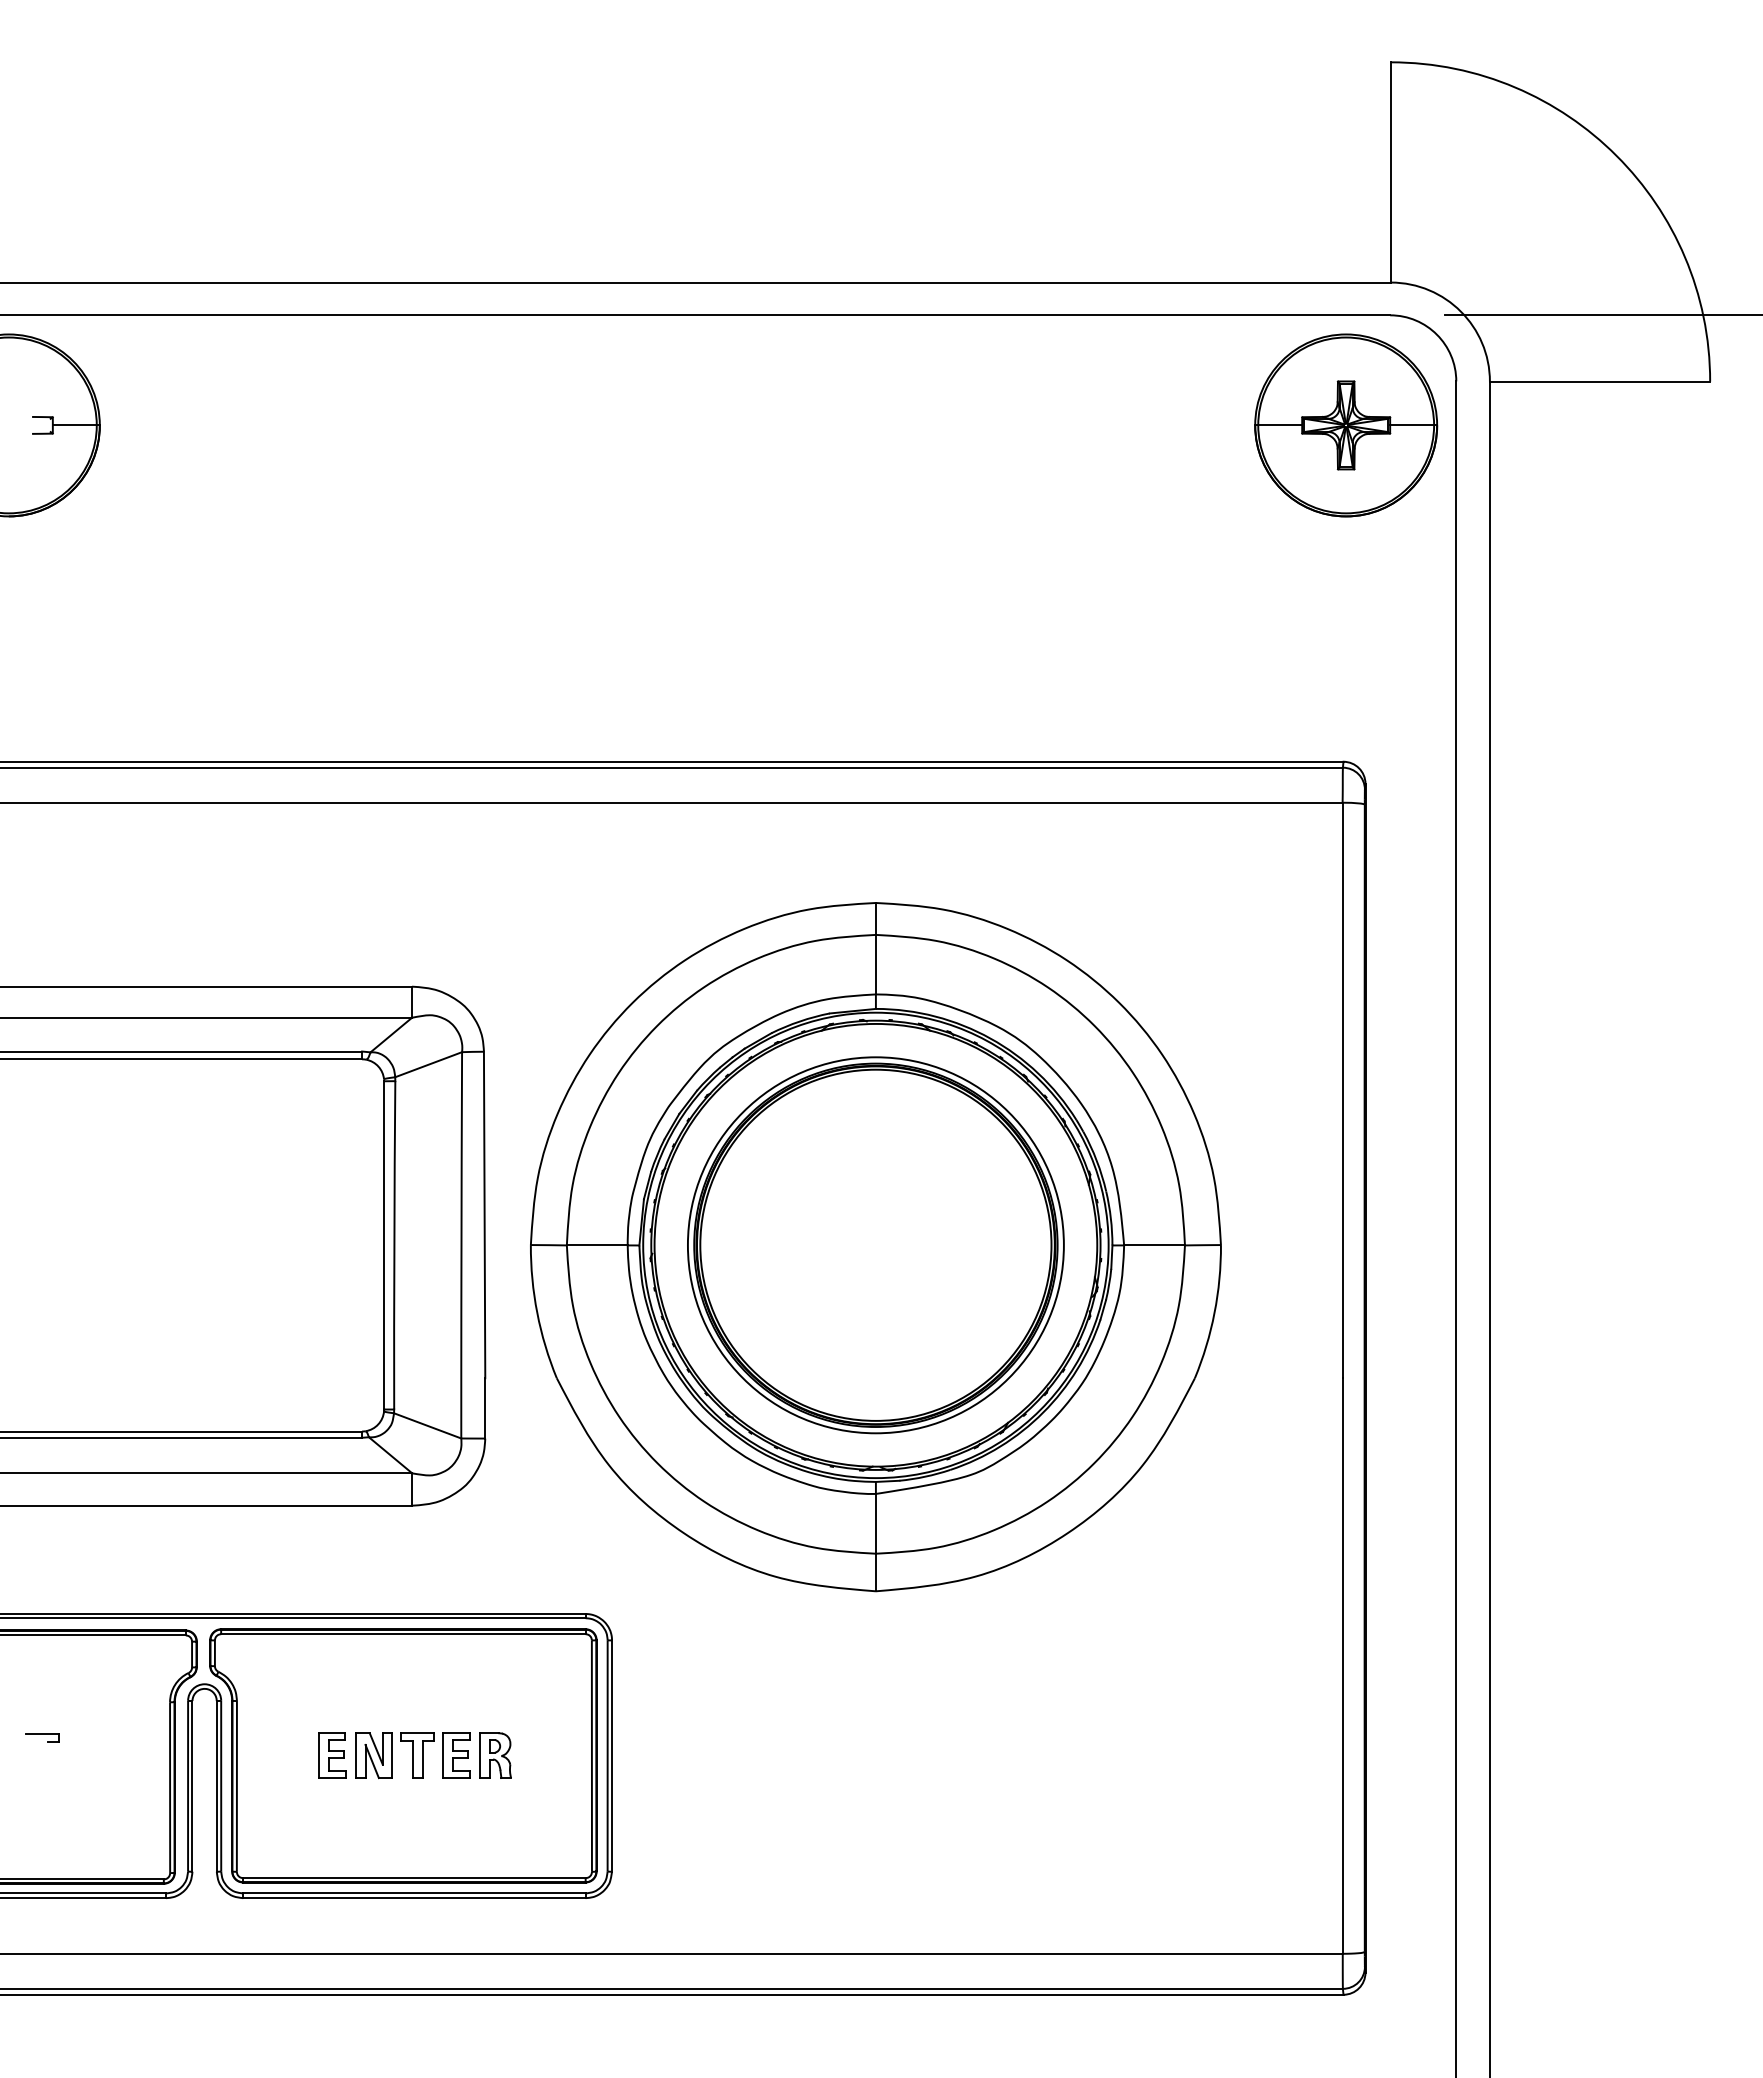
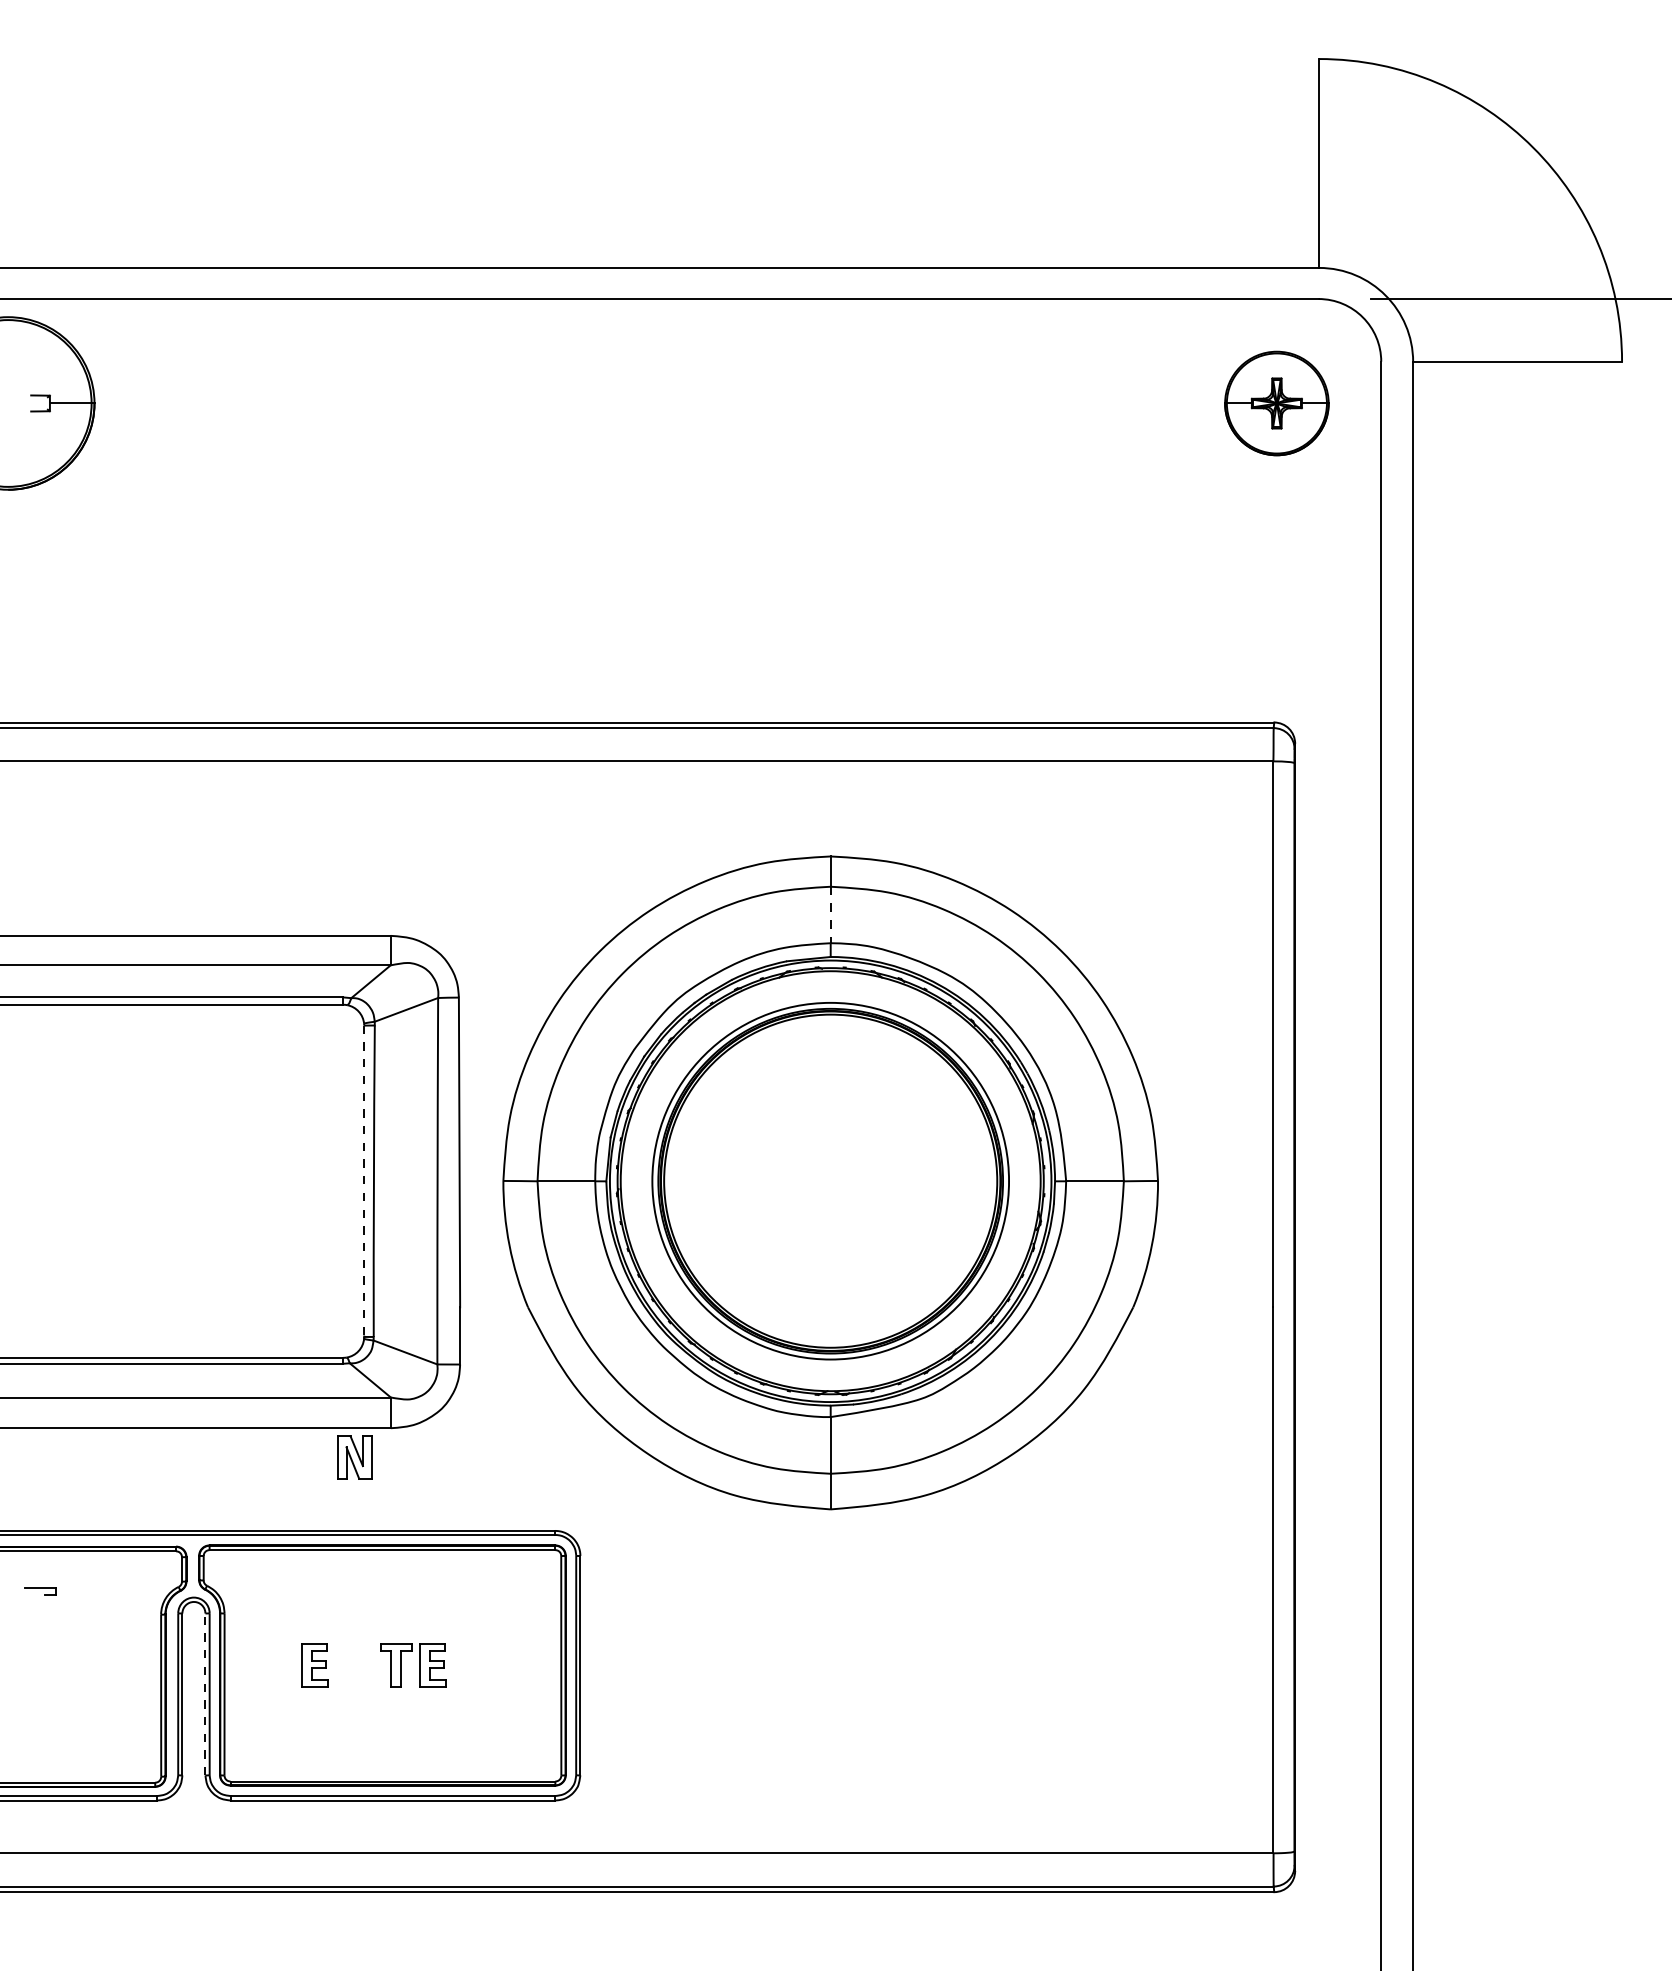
part: (1346, 425) -> (1277, 403), size x0.6
line: (875, 964) -> (830, 914), solid -> dashed
line: (384, 1245) -> (364, 1181), solid -> dashed
part: (42, 1737) -> (40, 1591), moved
part: (373, 1755) -> (354, 1457), moved
part: (495, 1755) -> (469, 1665), removed
line: (216, 1785) -> (205, 1693), solid -> dashed

